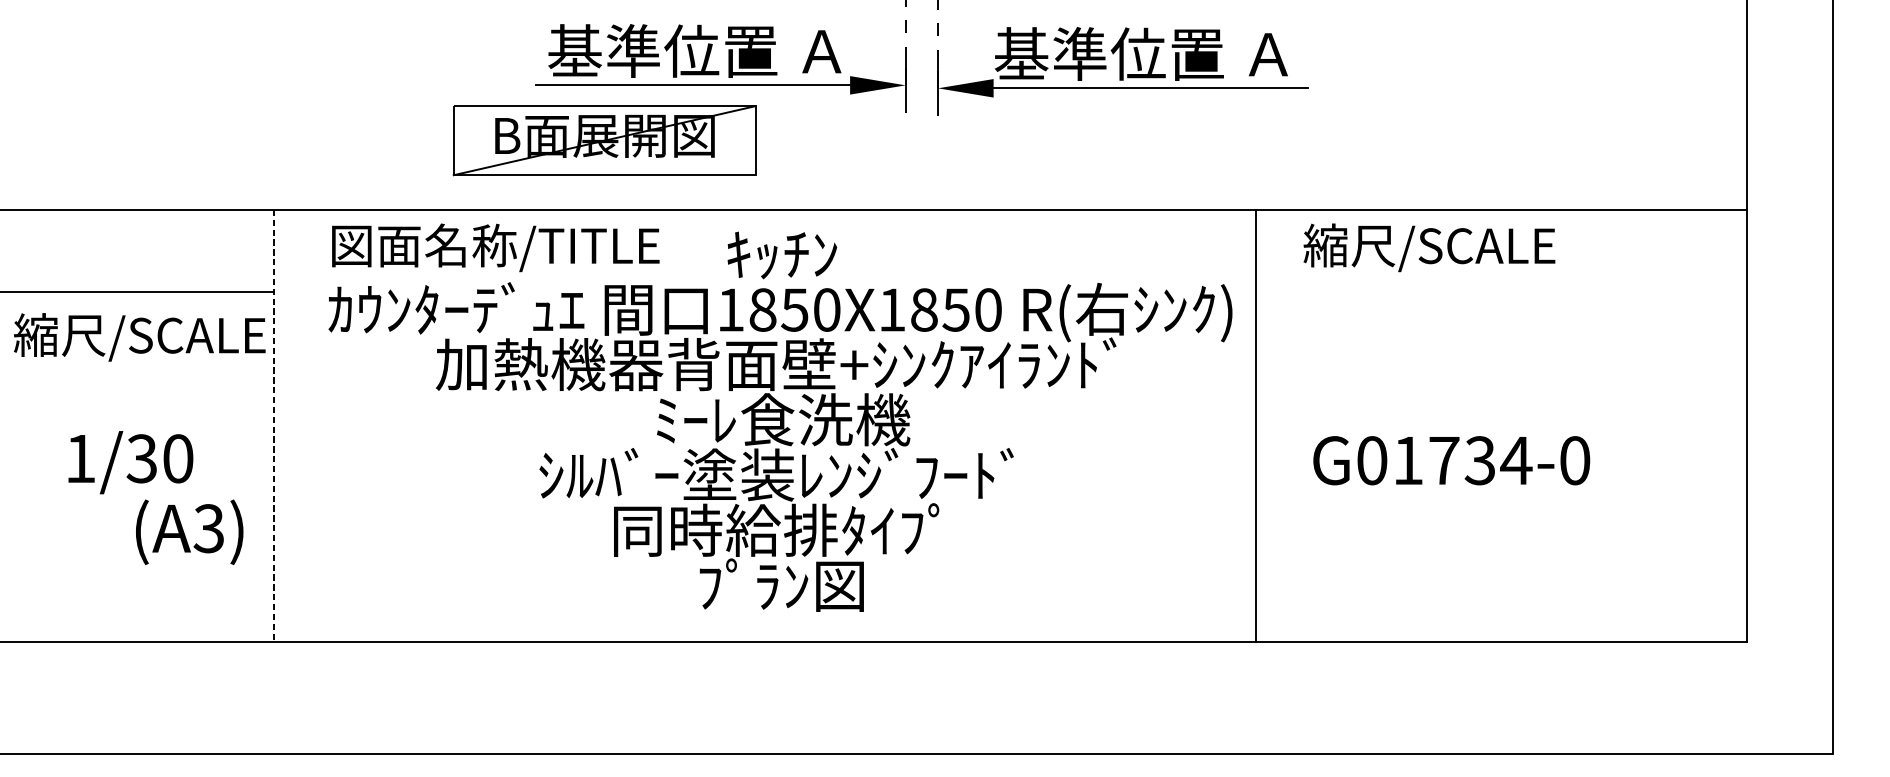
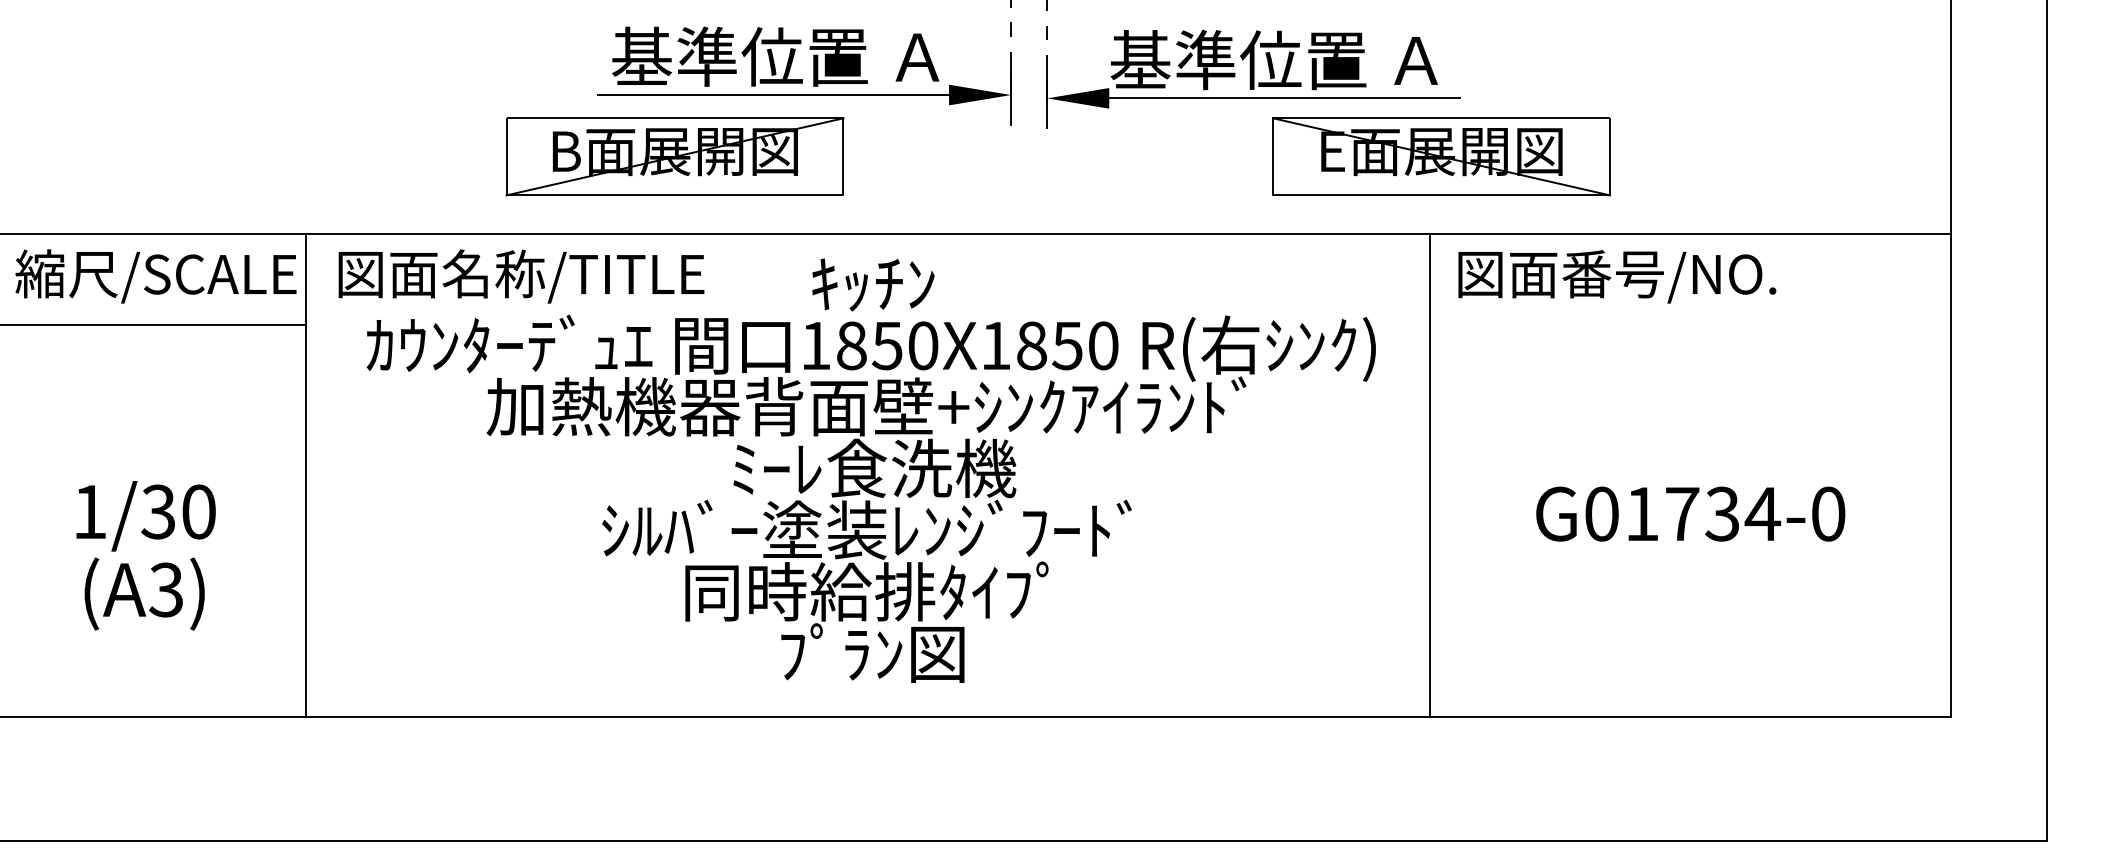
part: (1291, 140) -> (1441, 156), added
text: (495, 247) -> (521, 276), moved
text: (1447, 247) -> (1615, 276), 縮尺/SCALE -> 図面番号/NO.
text: (139, 337) -> (155, 276), moved
line: (274, 426) -> (306, 475), dashed -> solid
line: (1256, 426) -> (1430, 475), moved
text: (1451, 460) -> (1690, 513), moved
text: (189, 531) -> (144, 593), moved

